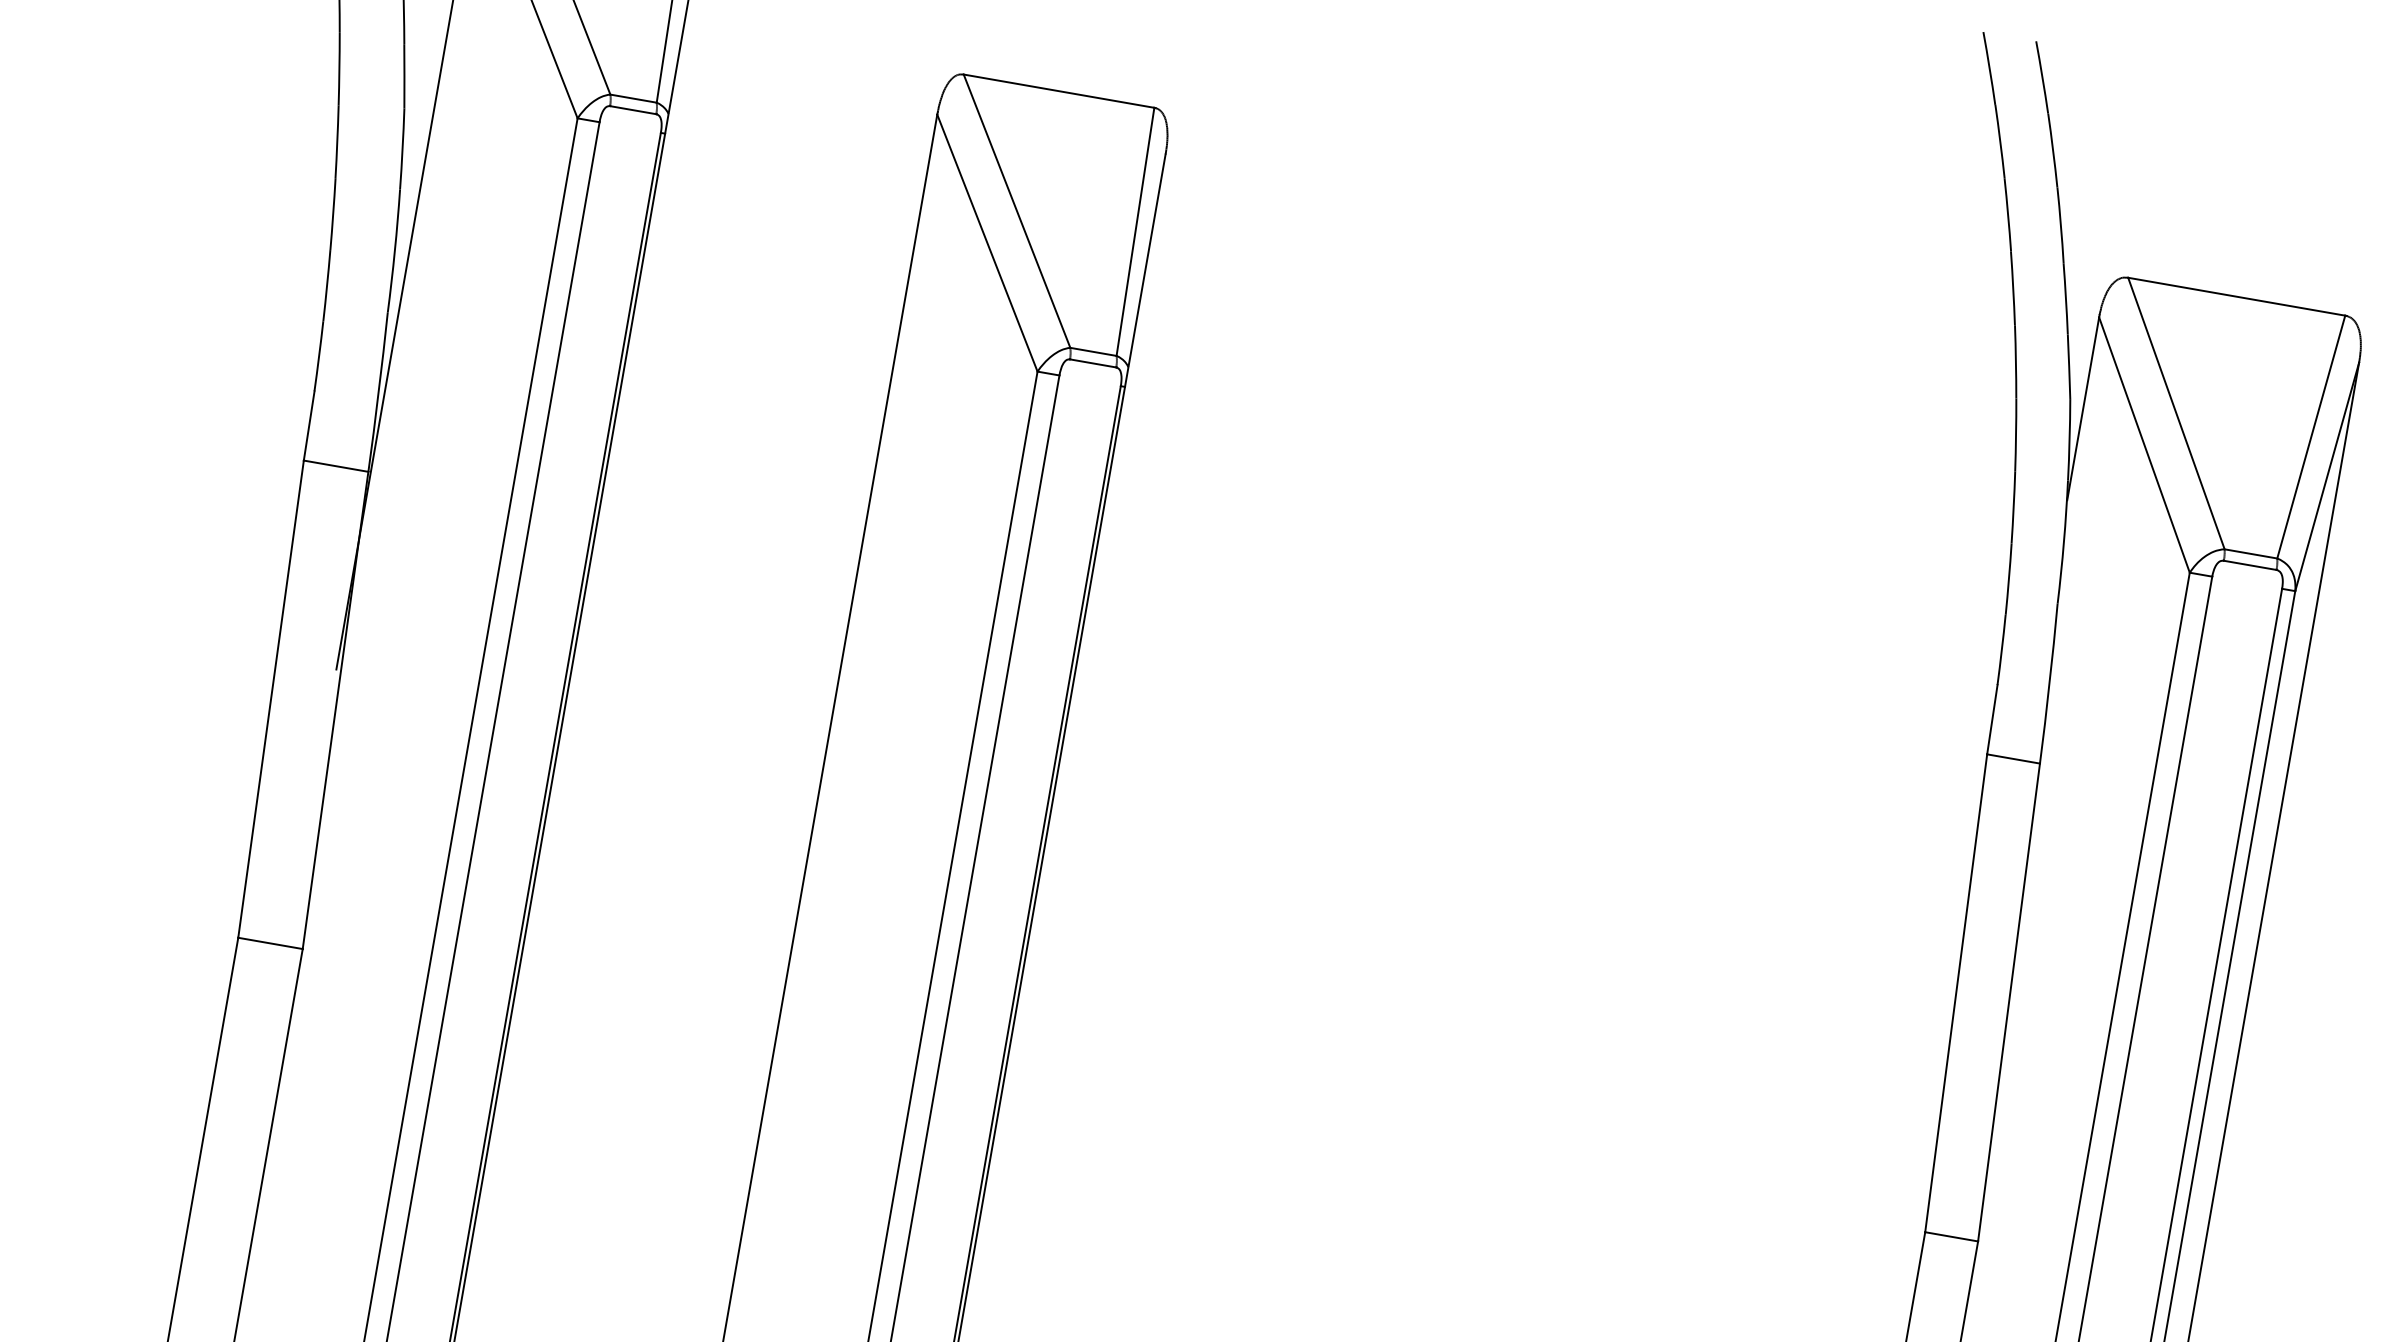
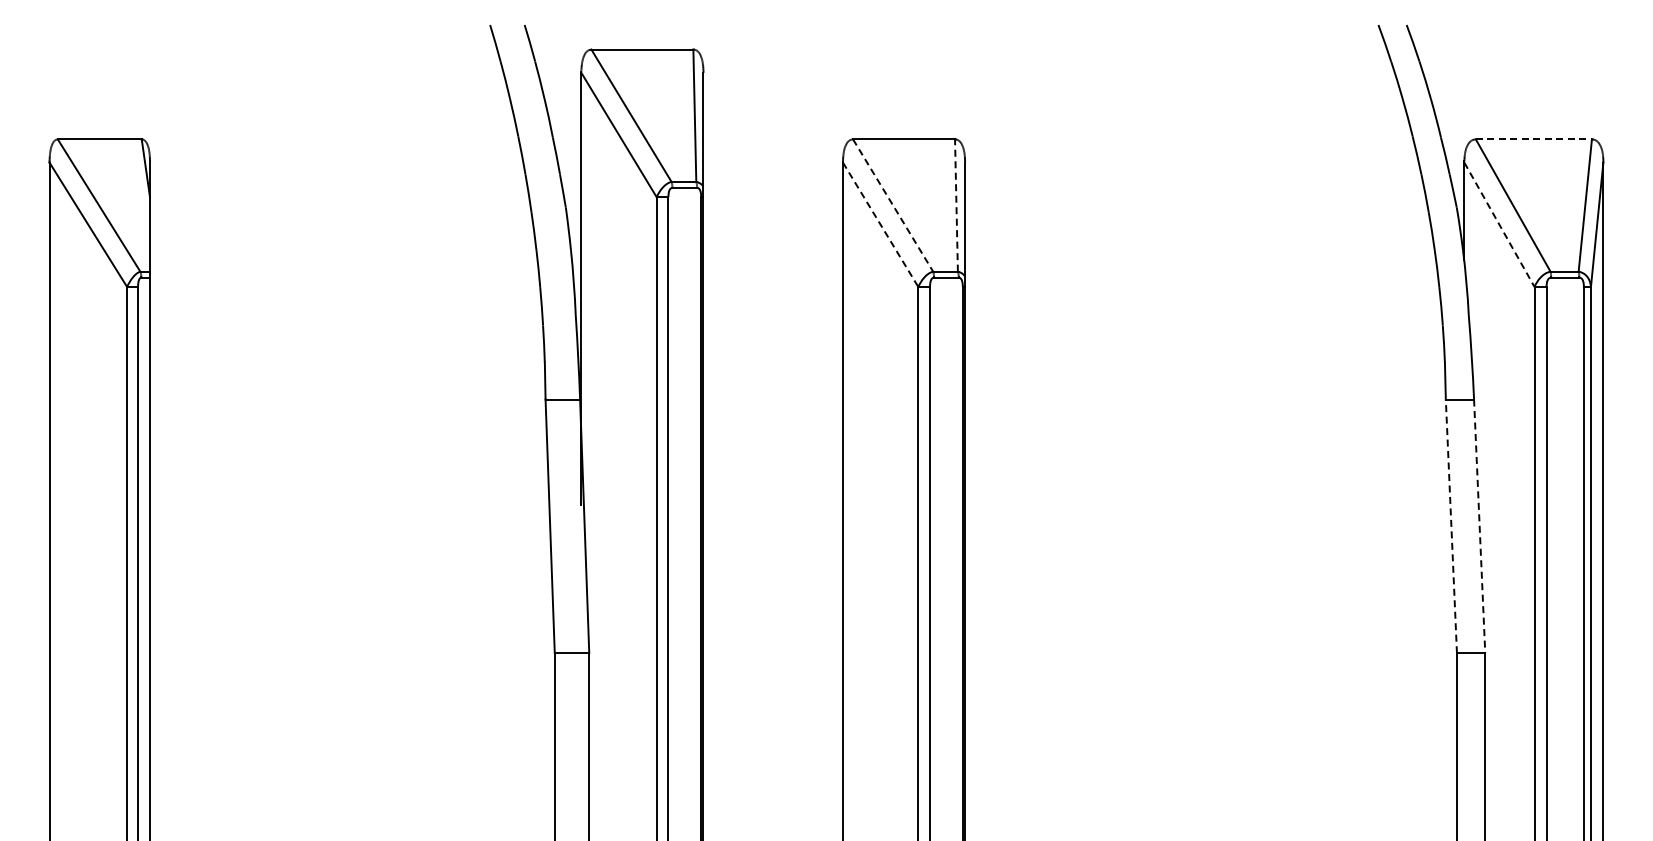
line: (1017, 211) -> (893, 205), solid -> dashed
line: (1135, 231) -> (956, 205), solid -> dashed
line: (987, 242) -> (880, 224), solid -> dashed
line: (2237, 297) -> (1534, 139), solid -> dashed
line: (2144, 446) -> (1499, 225), solid -> dashed
line: (1956, 993) -> (1451, 526), solid -> dashed
line: (2008, 1002) -> (1479, 526), solid -> dashed

